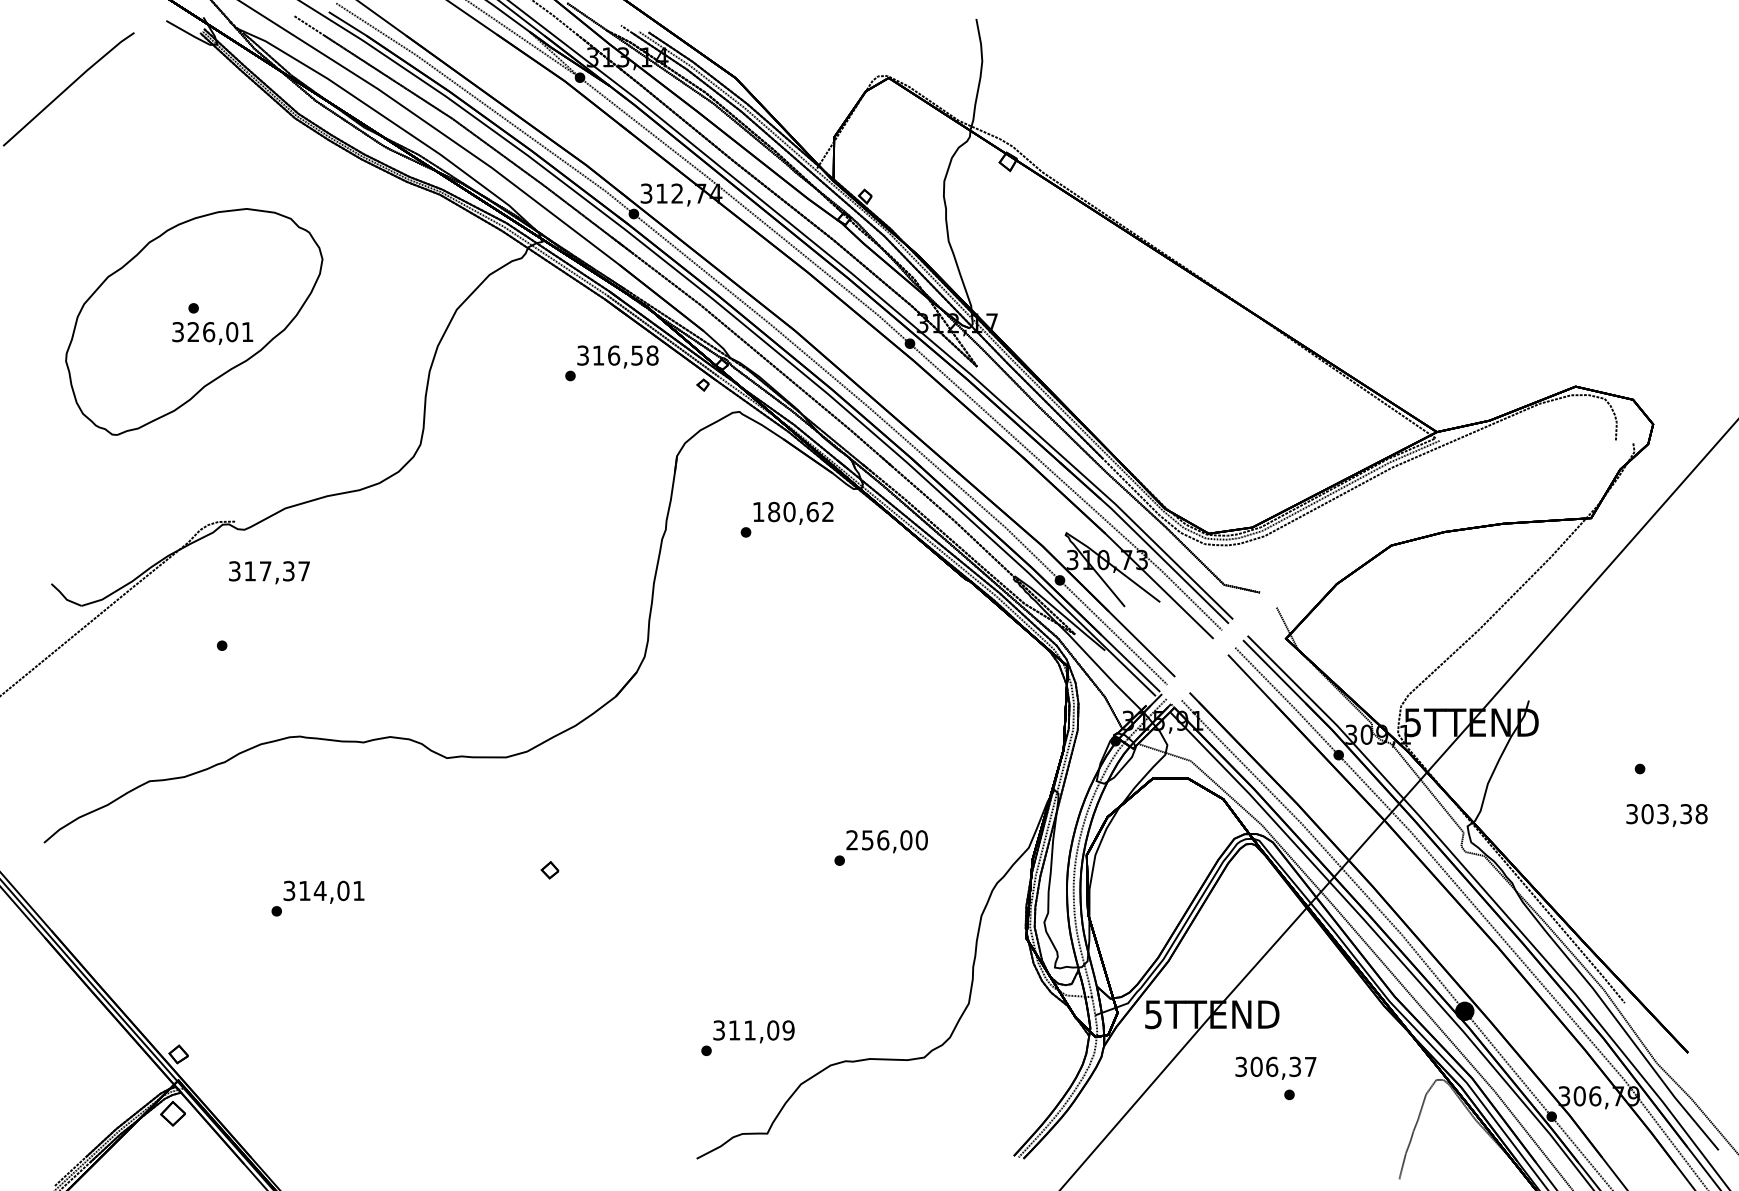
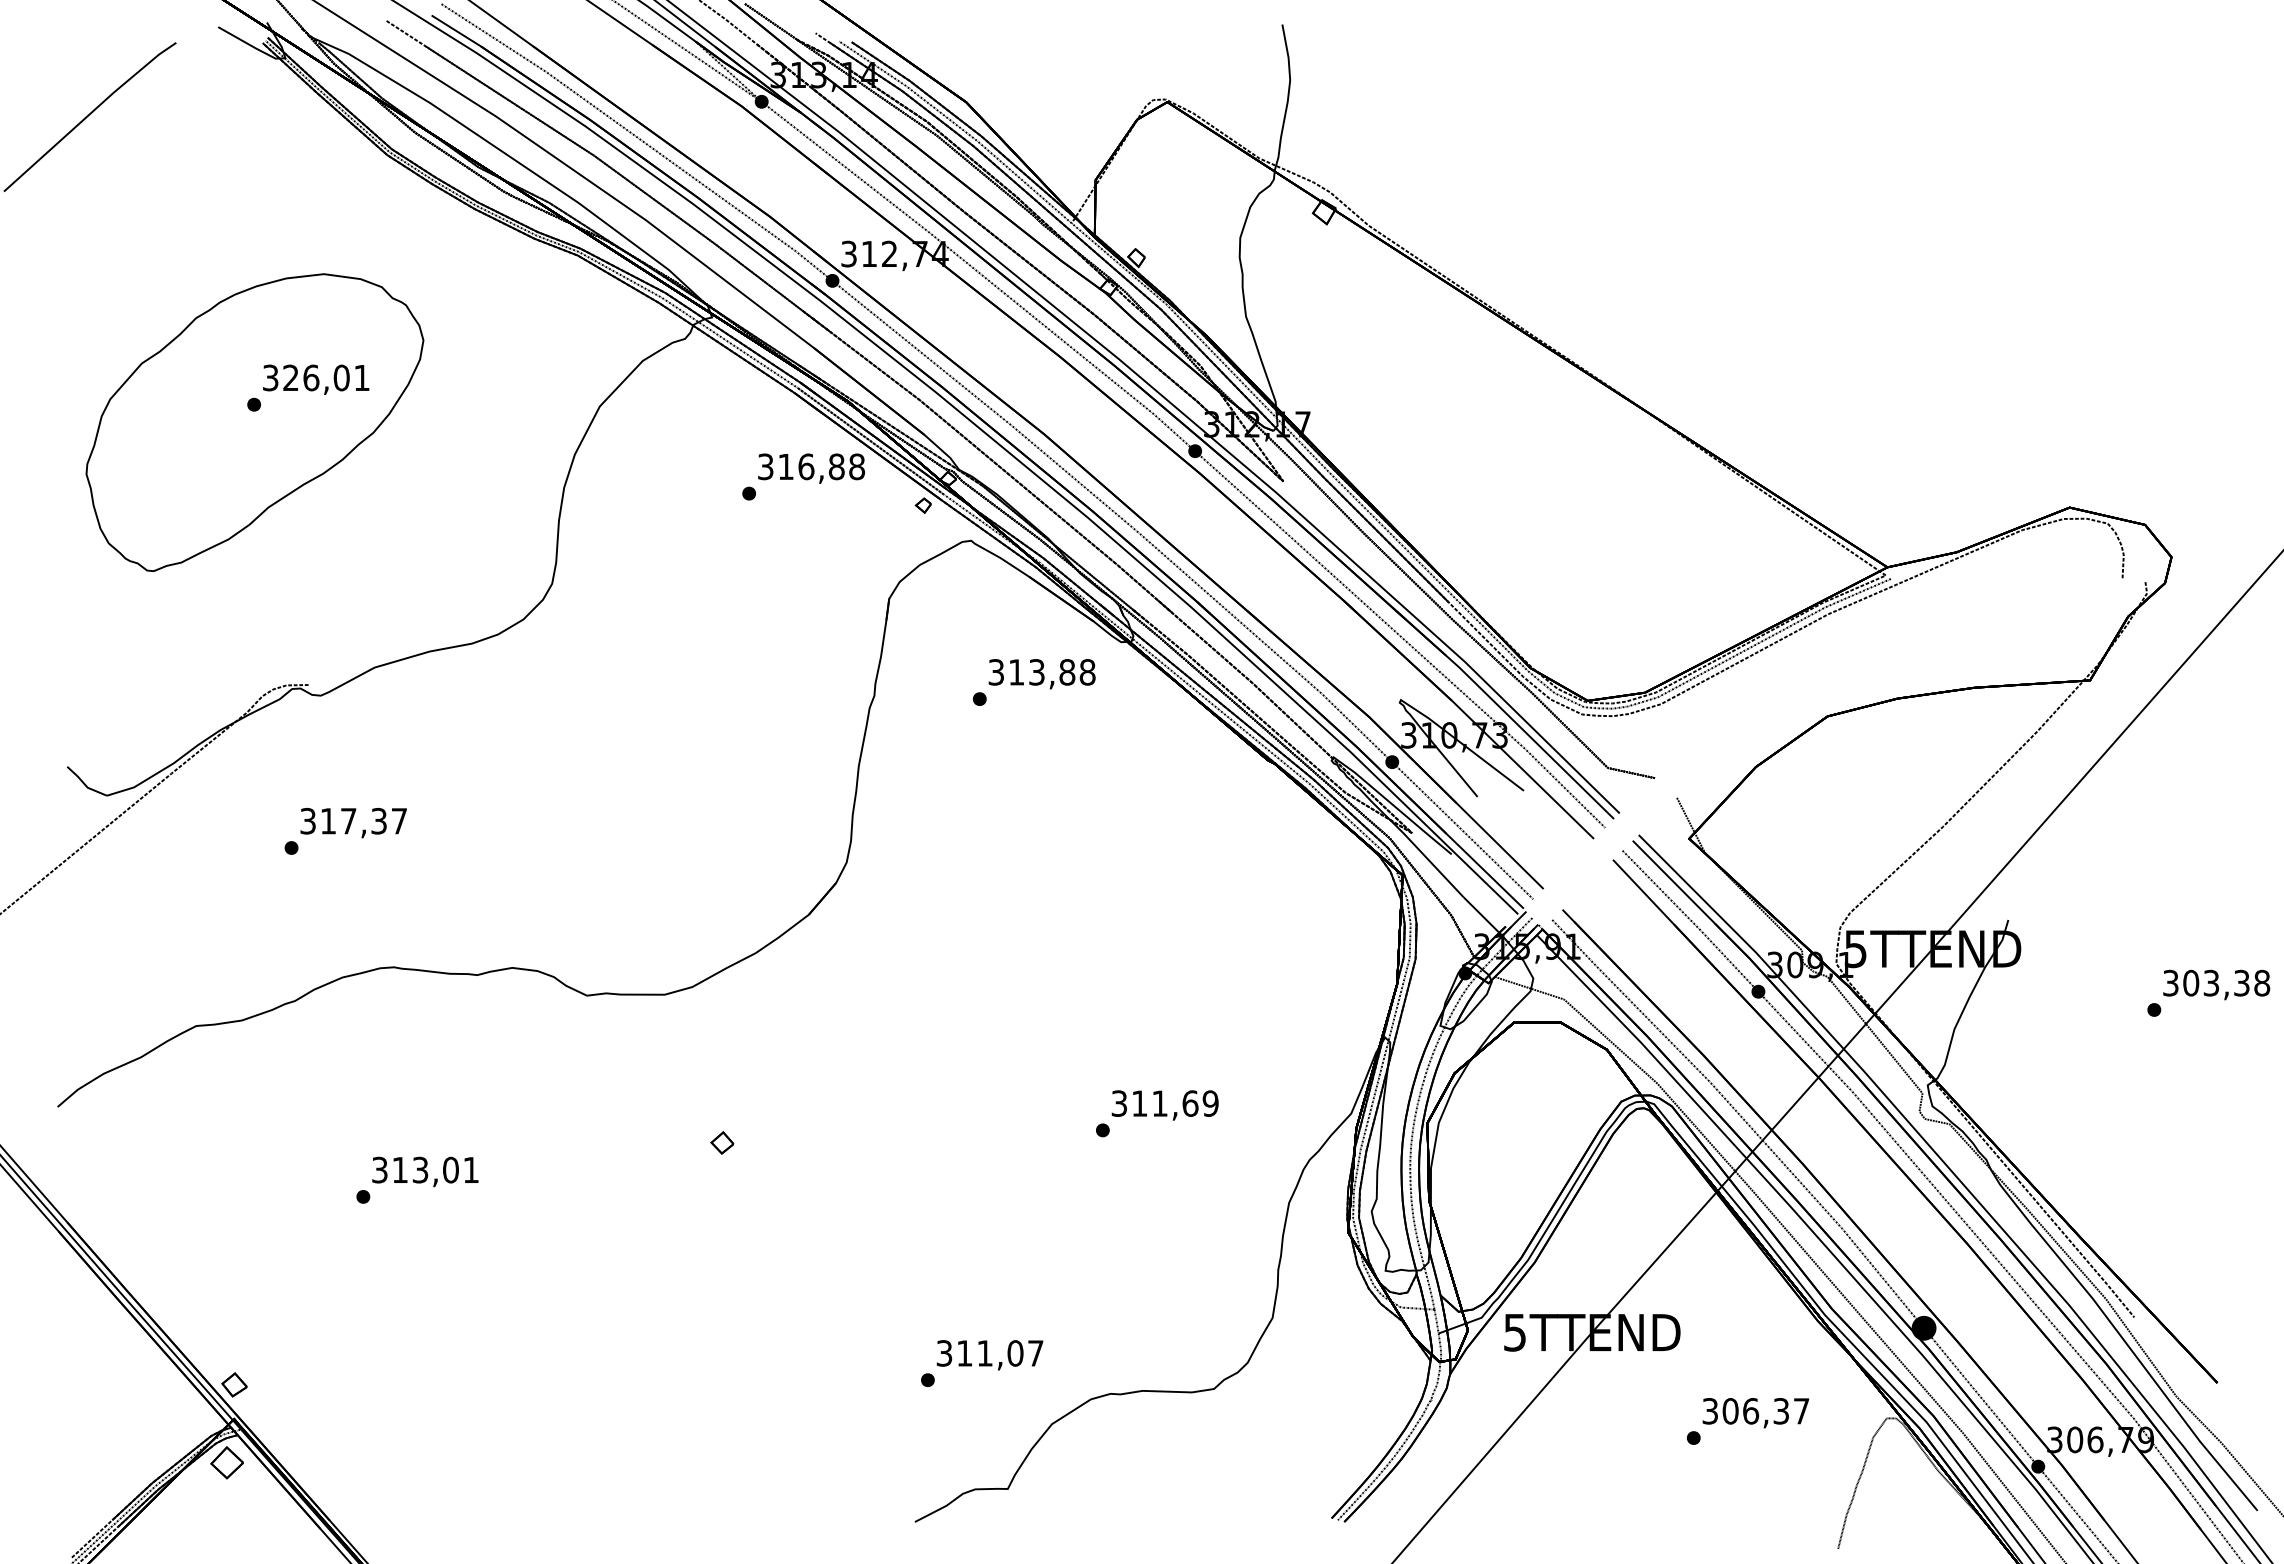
text: (212, 333) -> (316, 379), moved
text: (636, 355) -> (836, 466), 316,58 -> 316,88
text: (792, 512) -> (1041, 672), 180,62 -> 313,88
text: (269, 573) -> (353, 823), moved
text: (1666, 815) -> (2216, 984), moved
text: (886, 840) -> (1164, 1103), 256,00 -> 311,69
text: (320, 890) -> (420, 1169), 314,01 -> 313,01
text: (788, 1030) -> (1035, 1353), 311,09 -> 311,07
text: (1275, 1068) -> (1755, 1413), moved

